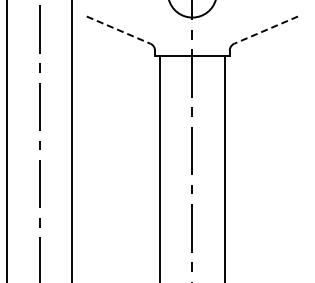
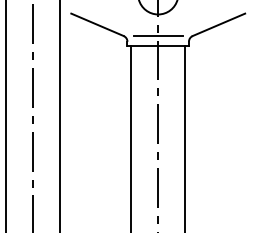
line: (118, 30) -> (97, 25), dashed -> solid
line: (266, 30) -> (219, 25), dashed -> solid
line: (192, 43) -> (158, 35), added

